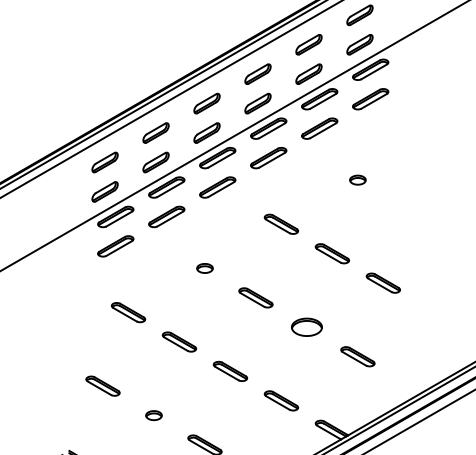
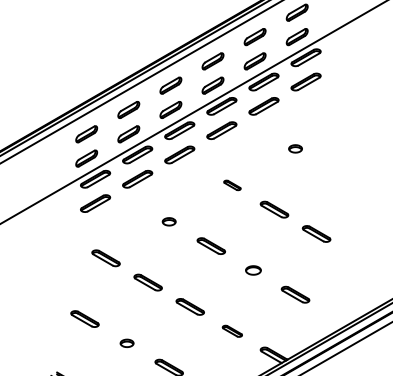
part: (281, 224) -> (232, 185), size x0.6
part: (307, 327) -> (253, 270), size x0.6
part: (281, 401) -> (232, 331), size x0.7

